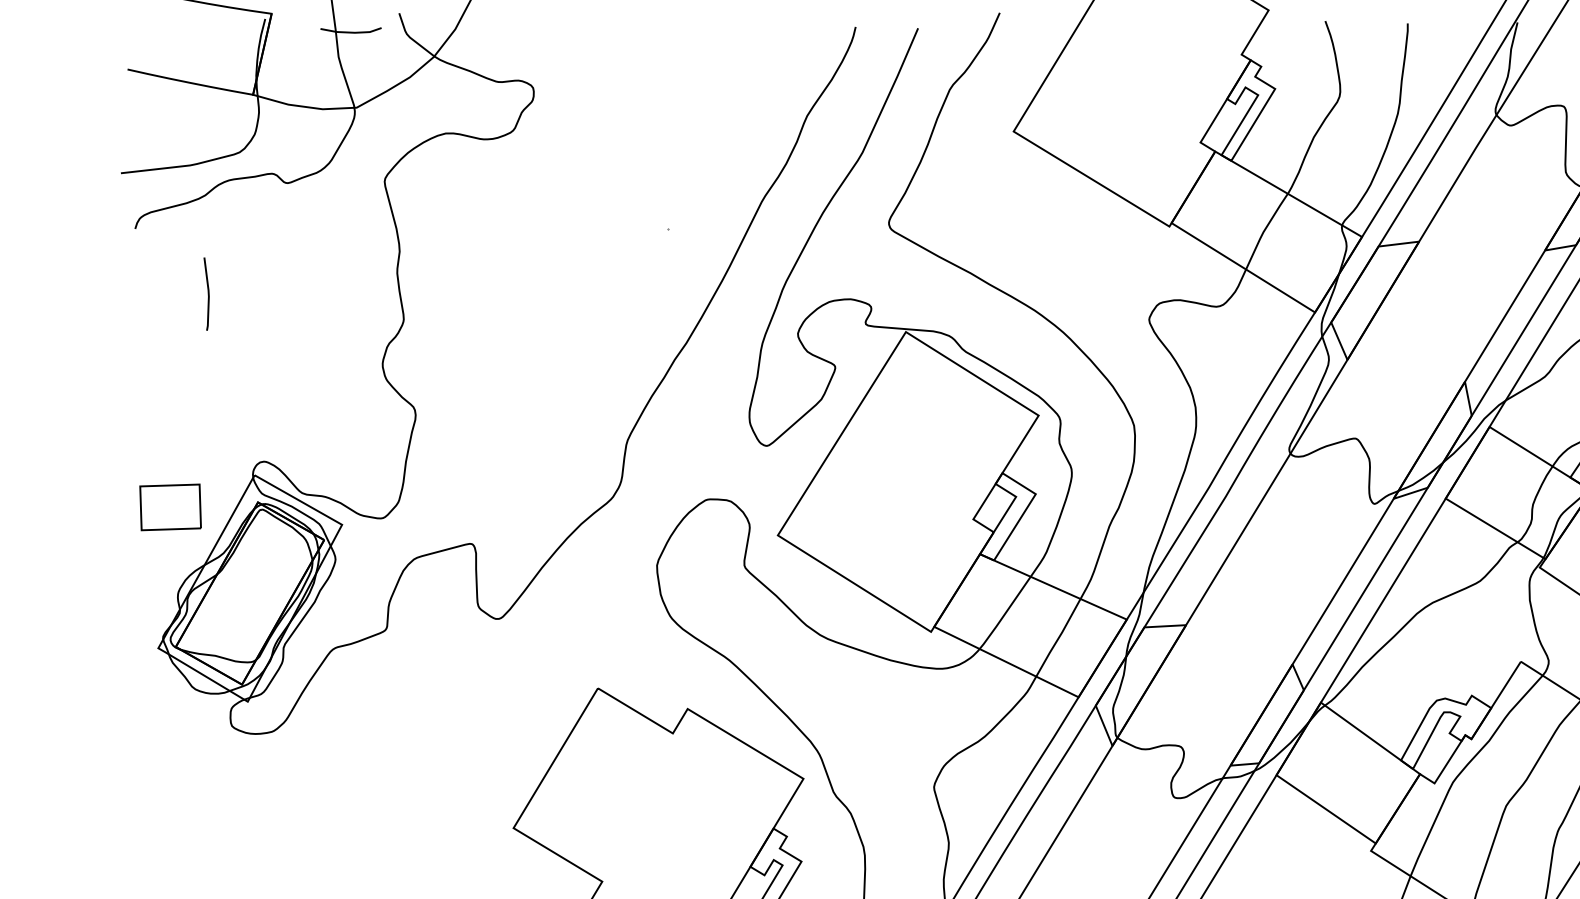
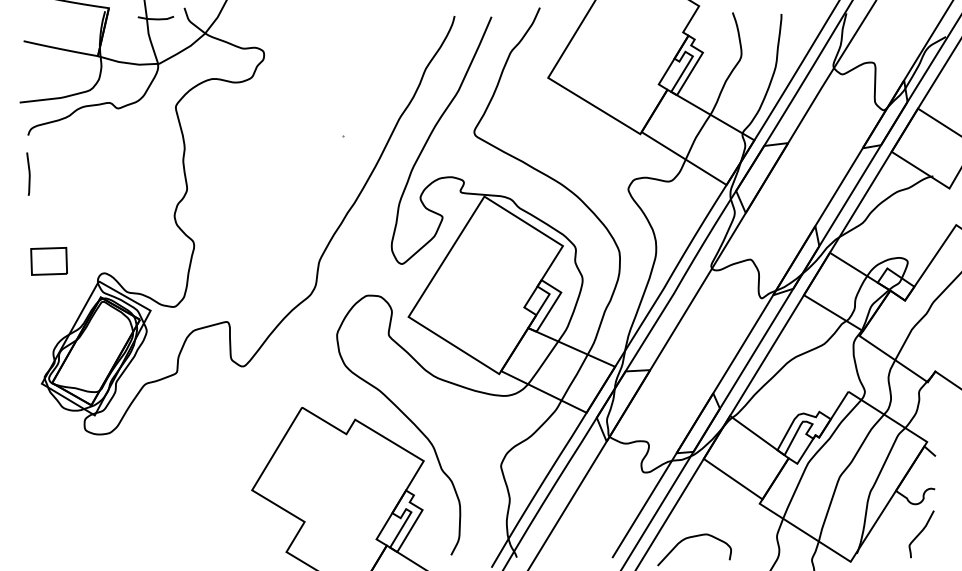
line: (206, 293) -> (28, 173), moved
part: (169, 507) -> (48, 261), moved

